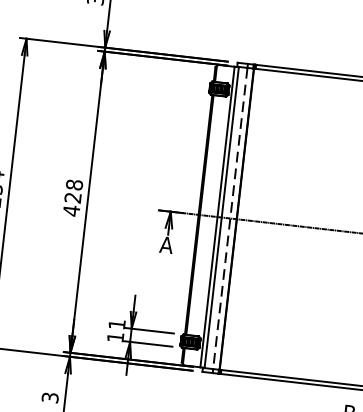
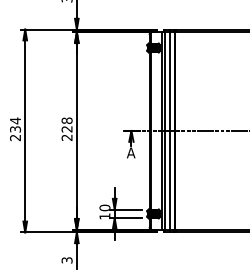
text: (70, 210) -> (66, 137), 428 -> 228
line: (230, 219) -> (170, 131), dashed -> solid
text: (116, 323) -> (104, 207), 11 -> 10

